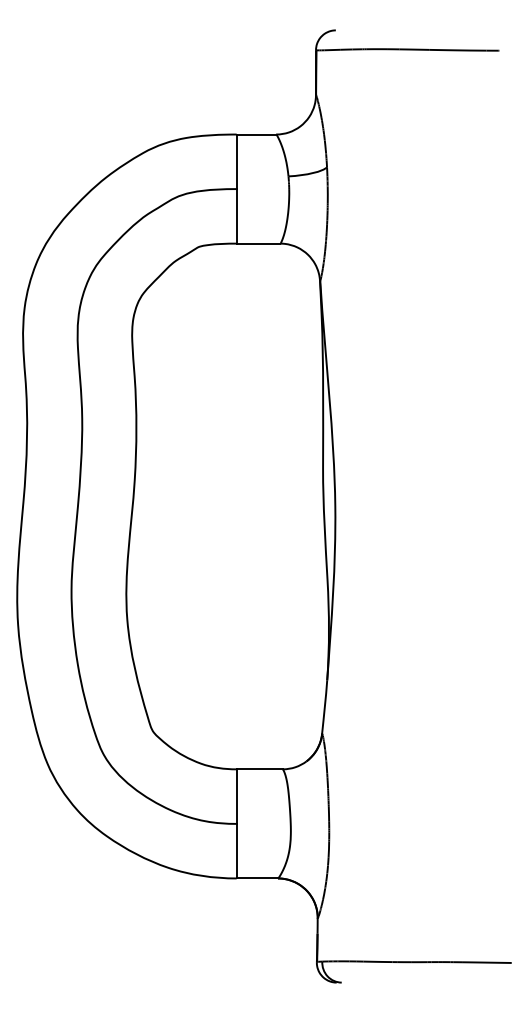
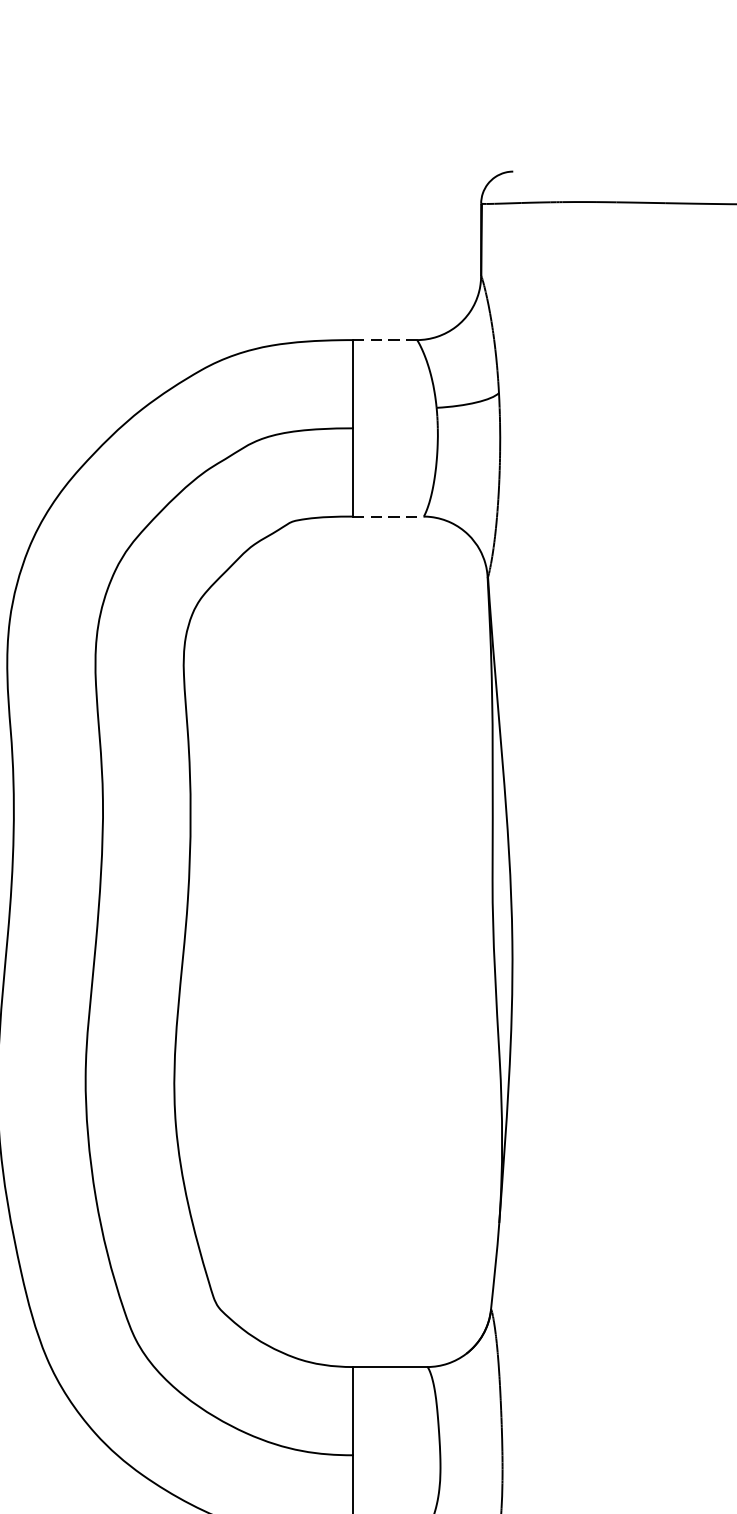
line: (256, 134) -> (384, 340), solid -> dashed
line: (258, 243) -> (388, 516), solid -> dashed

